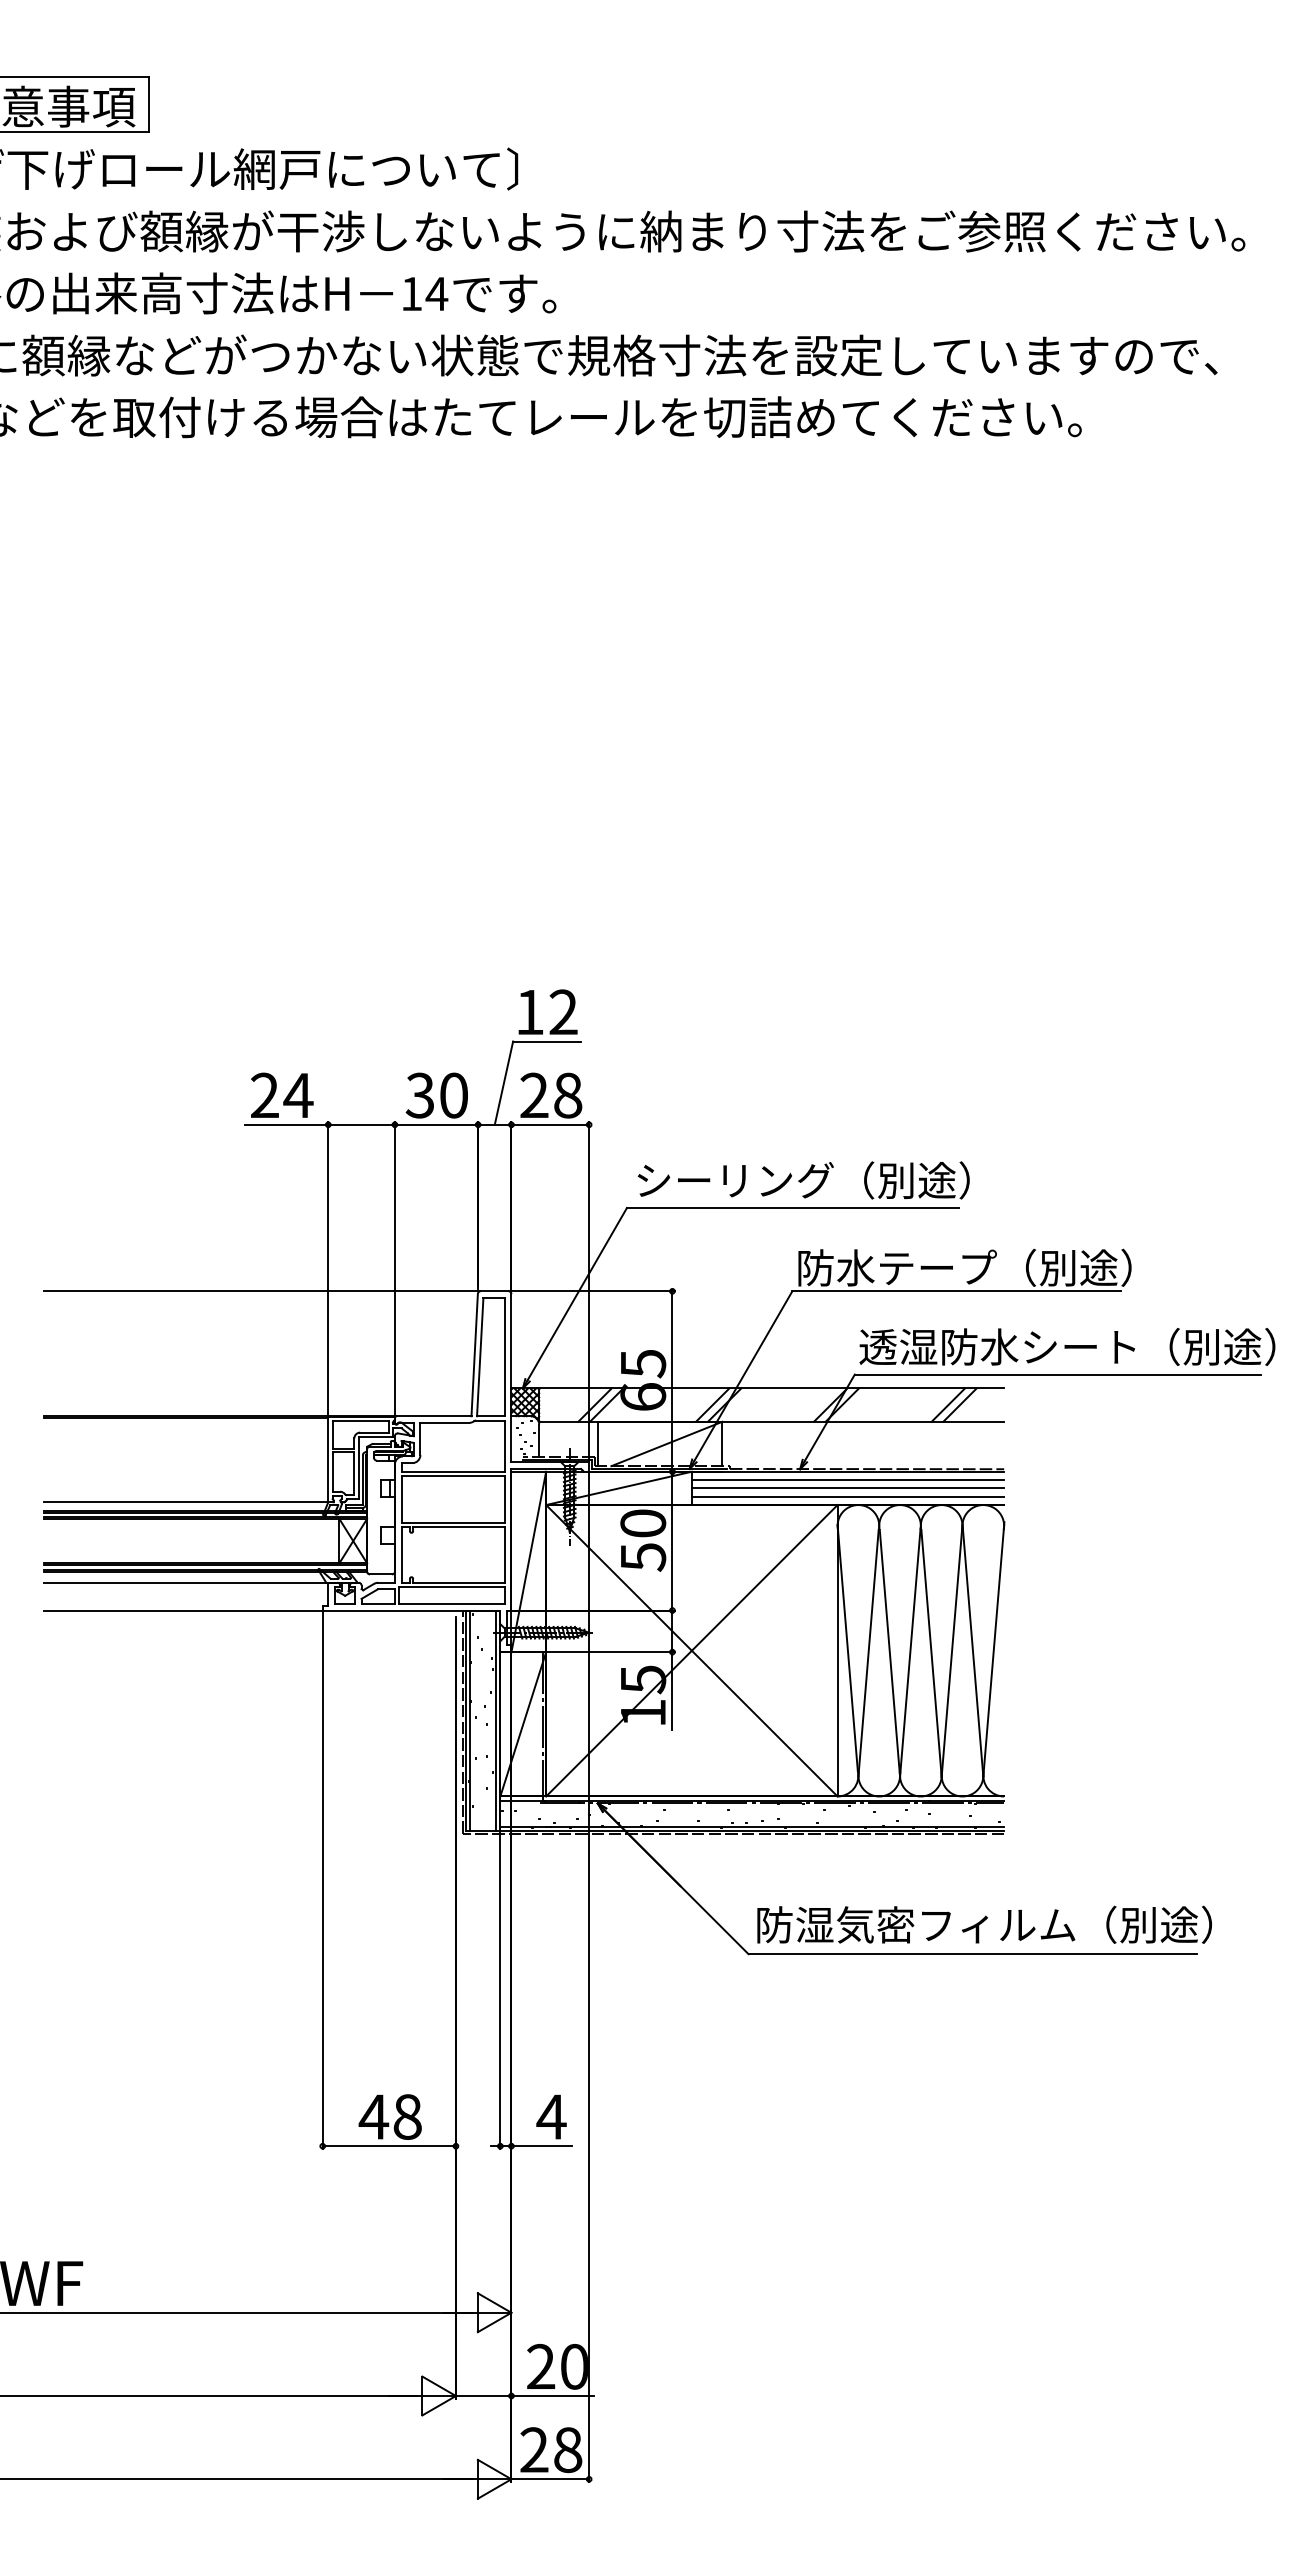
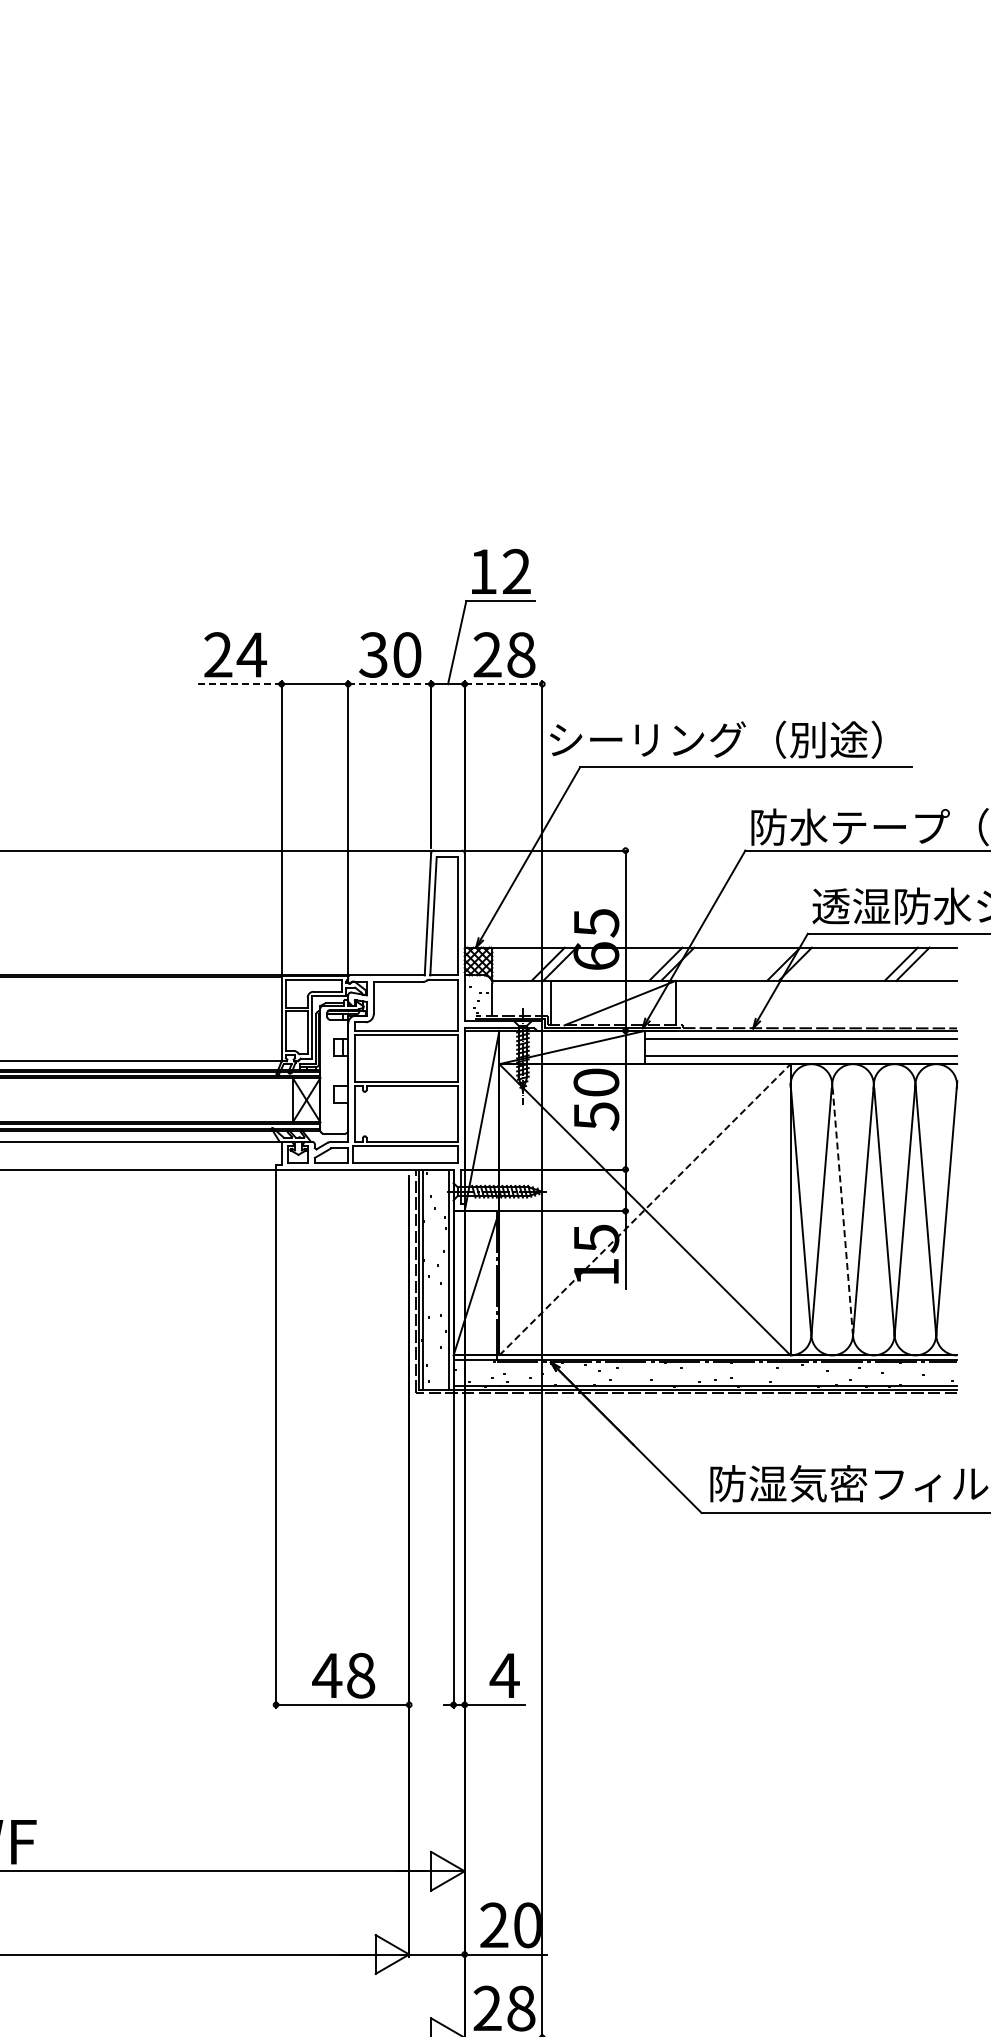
line: (286, 1124) -> (239, 683), solid -> dashed
line: (436, 1124) -> (389, 683), solid -> dashed
line: (550, 1124) -> (503, 683), solid -> dashed
text: (803, 1180) -> (715, 739), moved
line: (847, 1488) -> (800, 1047), removed
line: (692, 1650) -> (645, 1209), solid -> dashed
line: (889, 1653) -> (842, 1212), solid -> dashed

